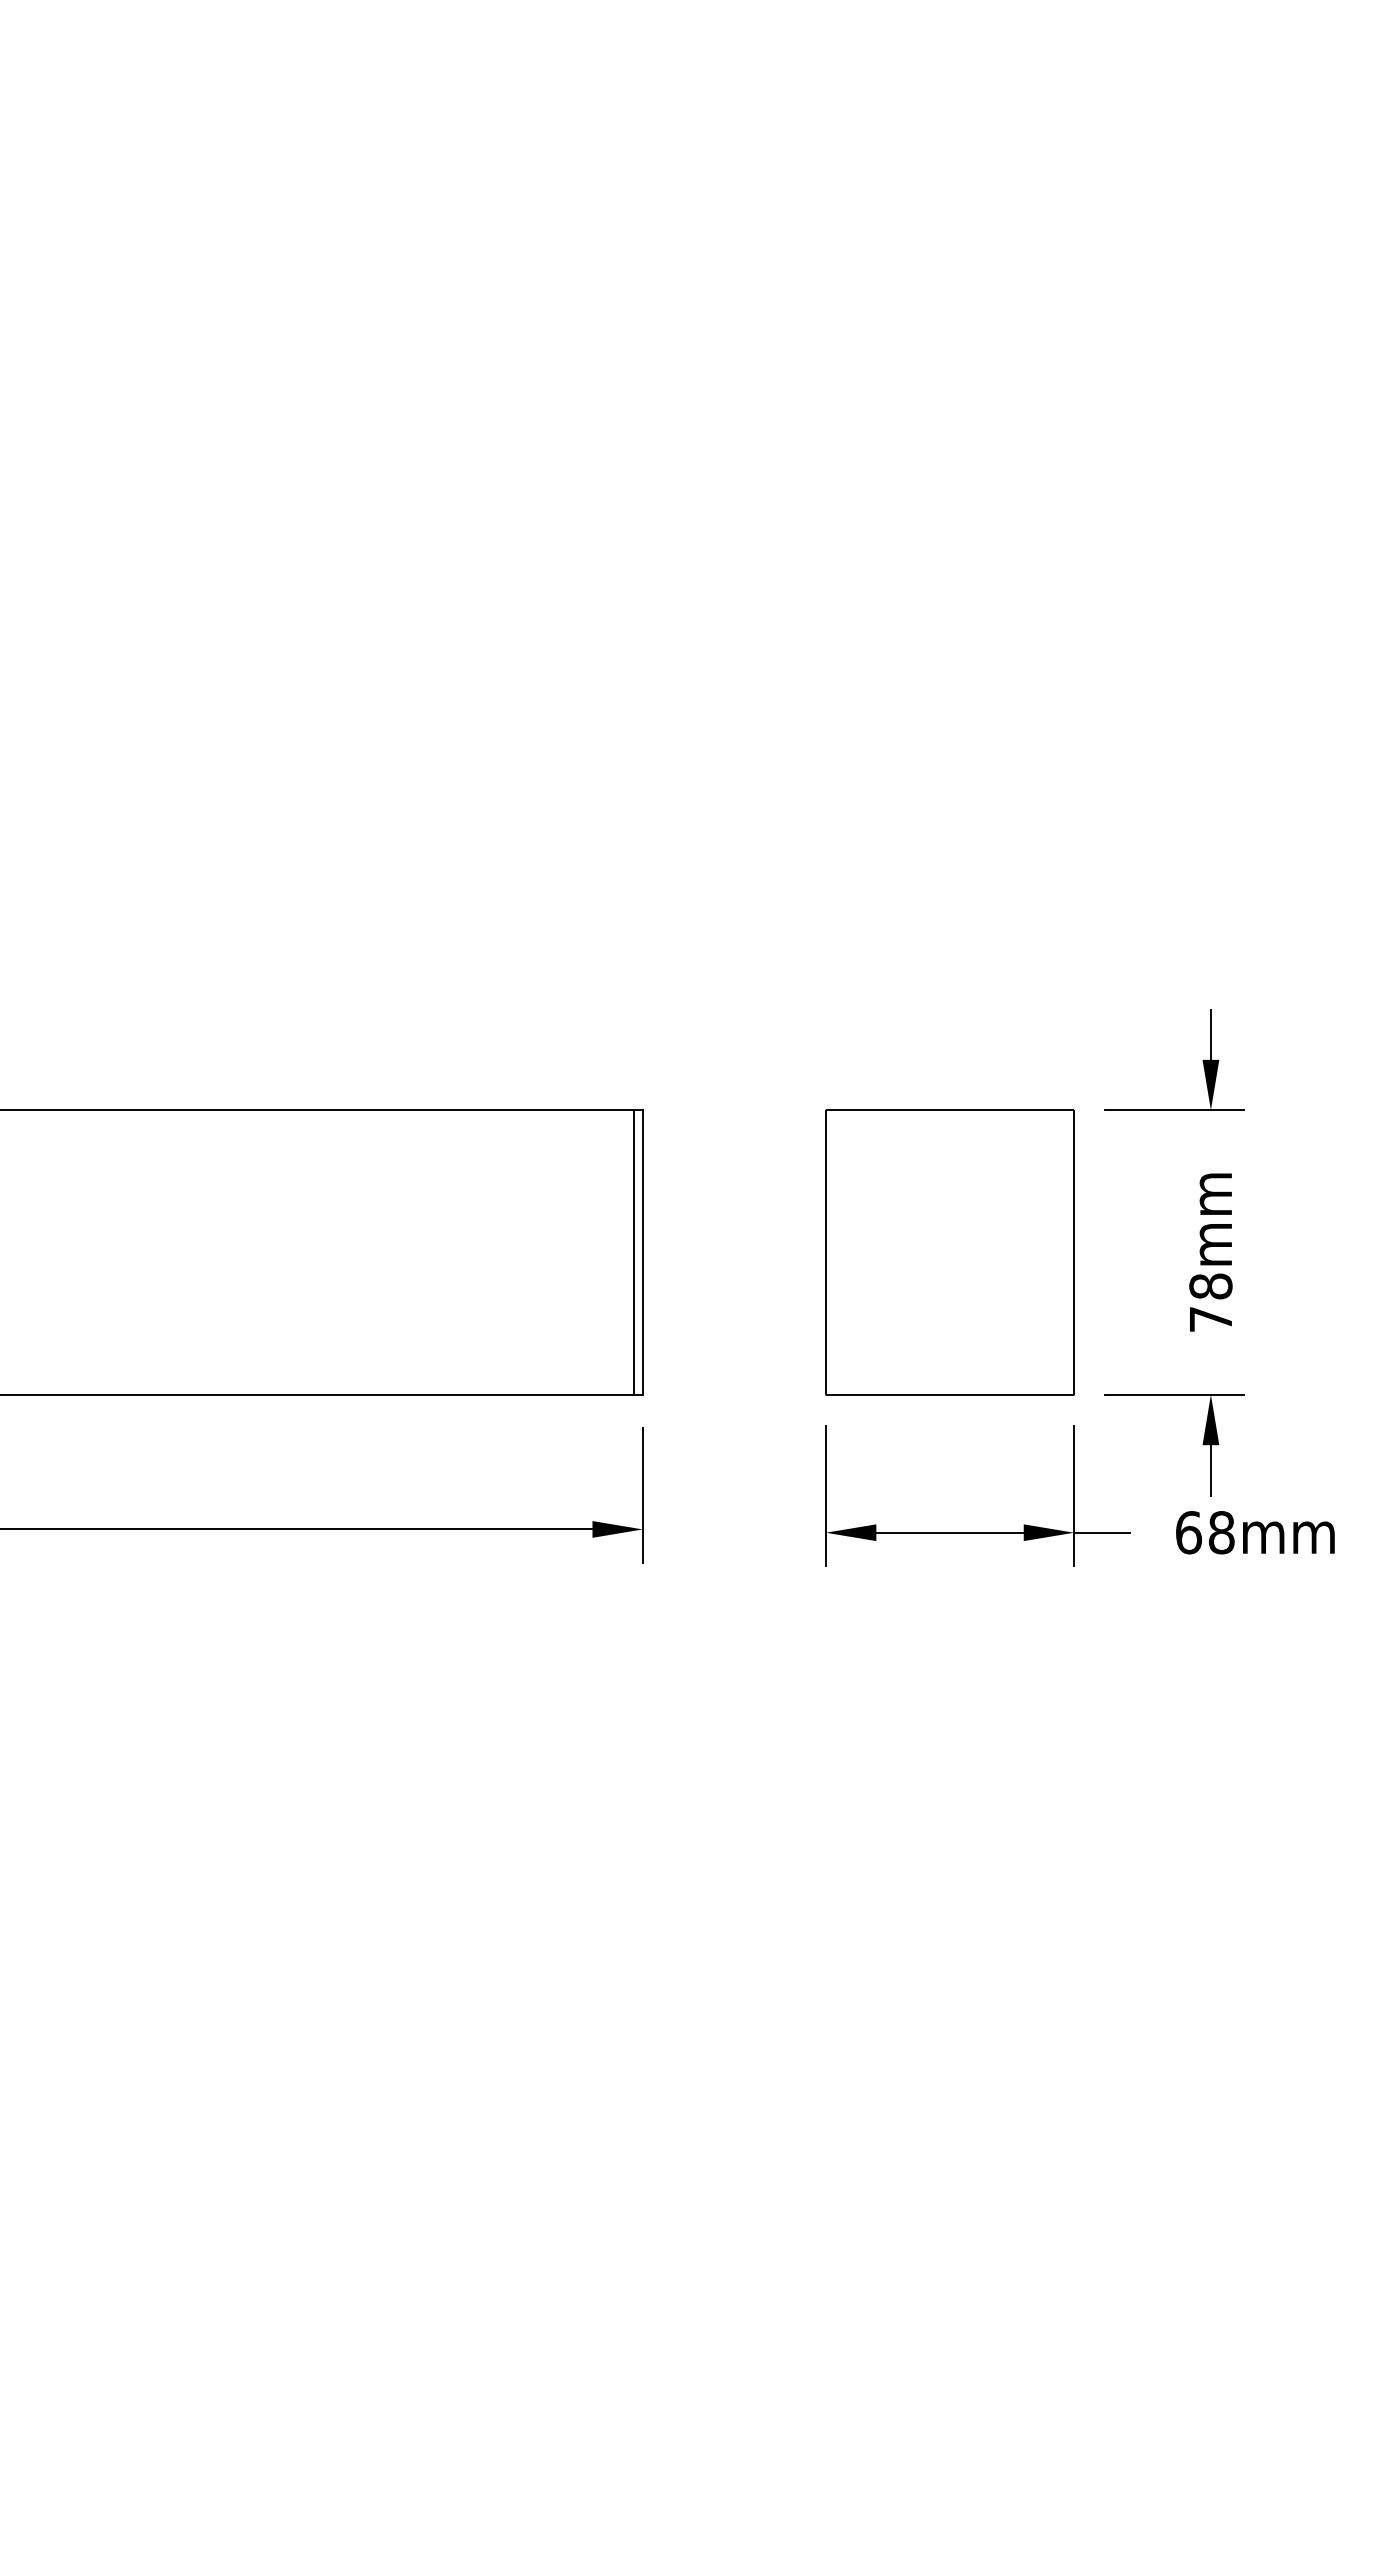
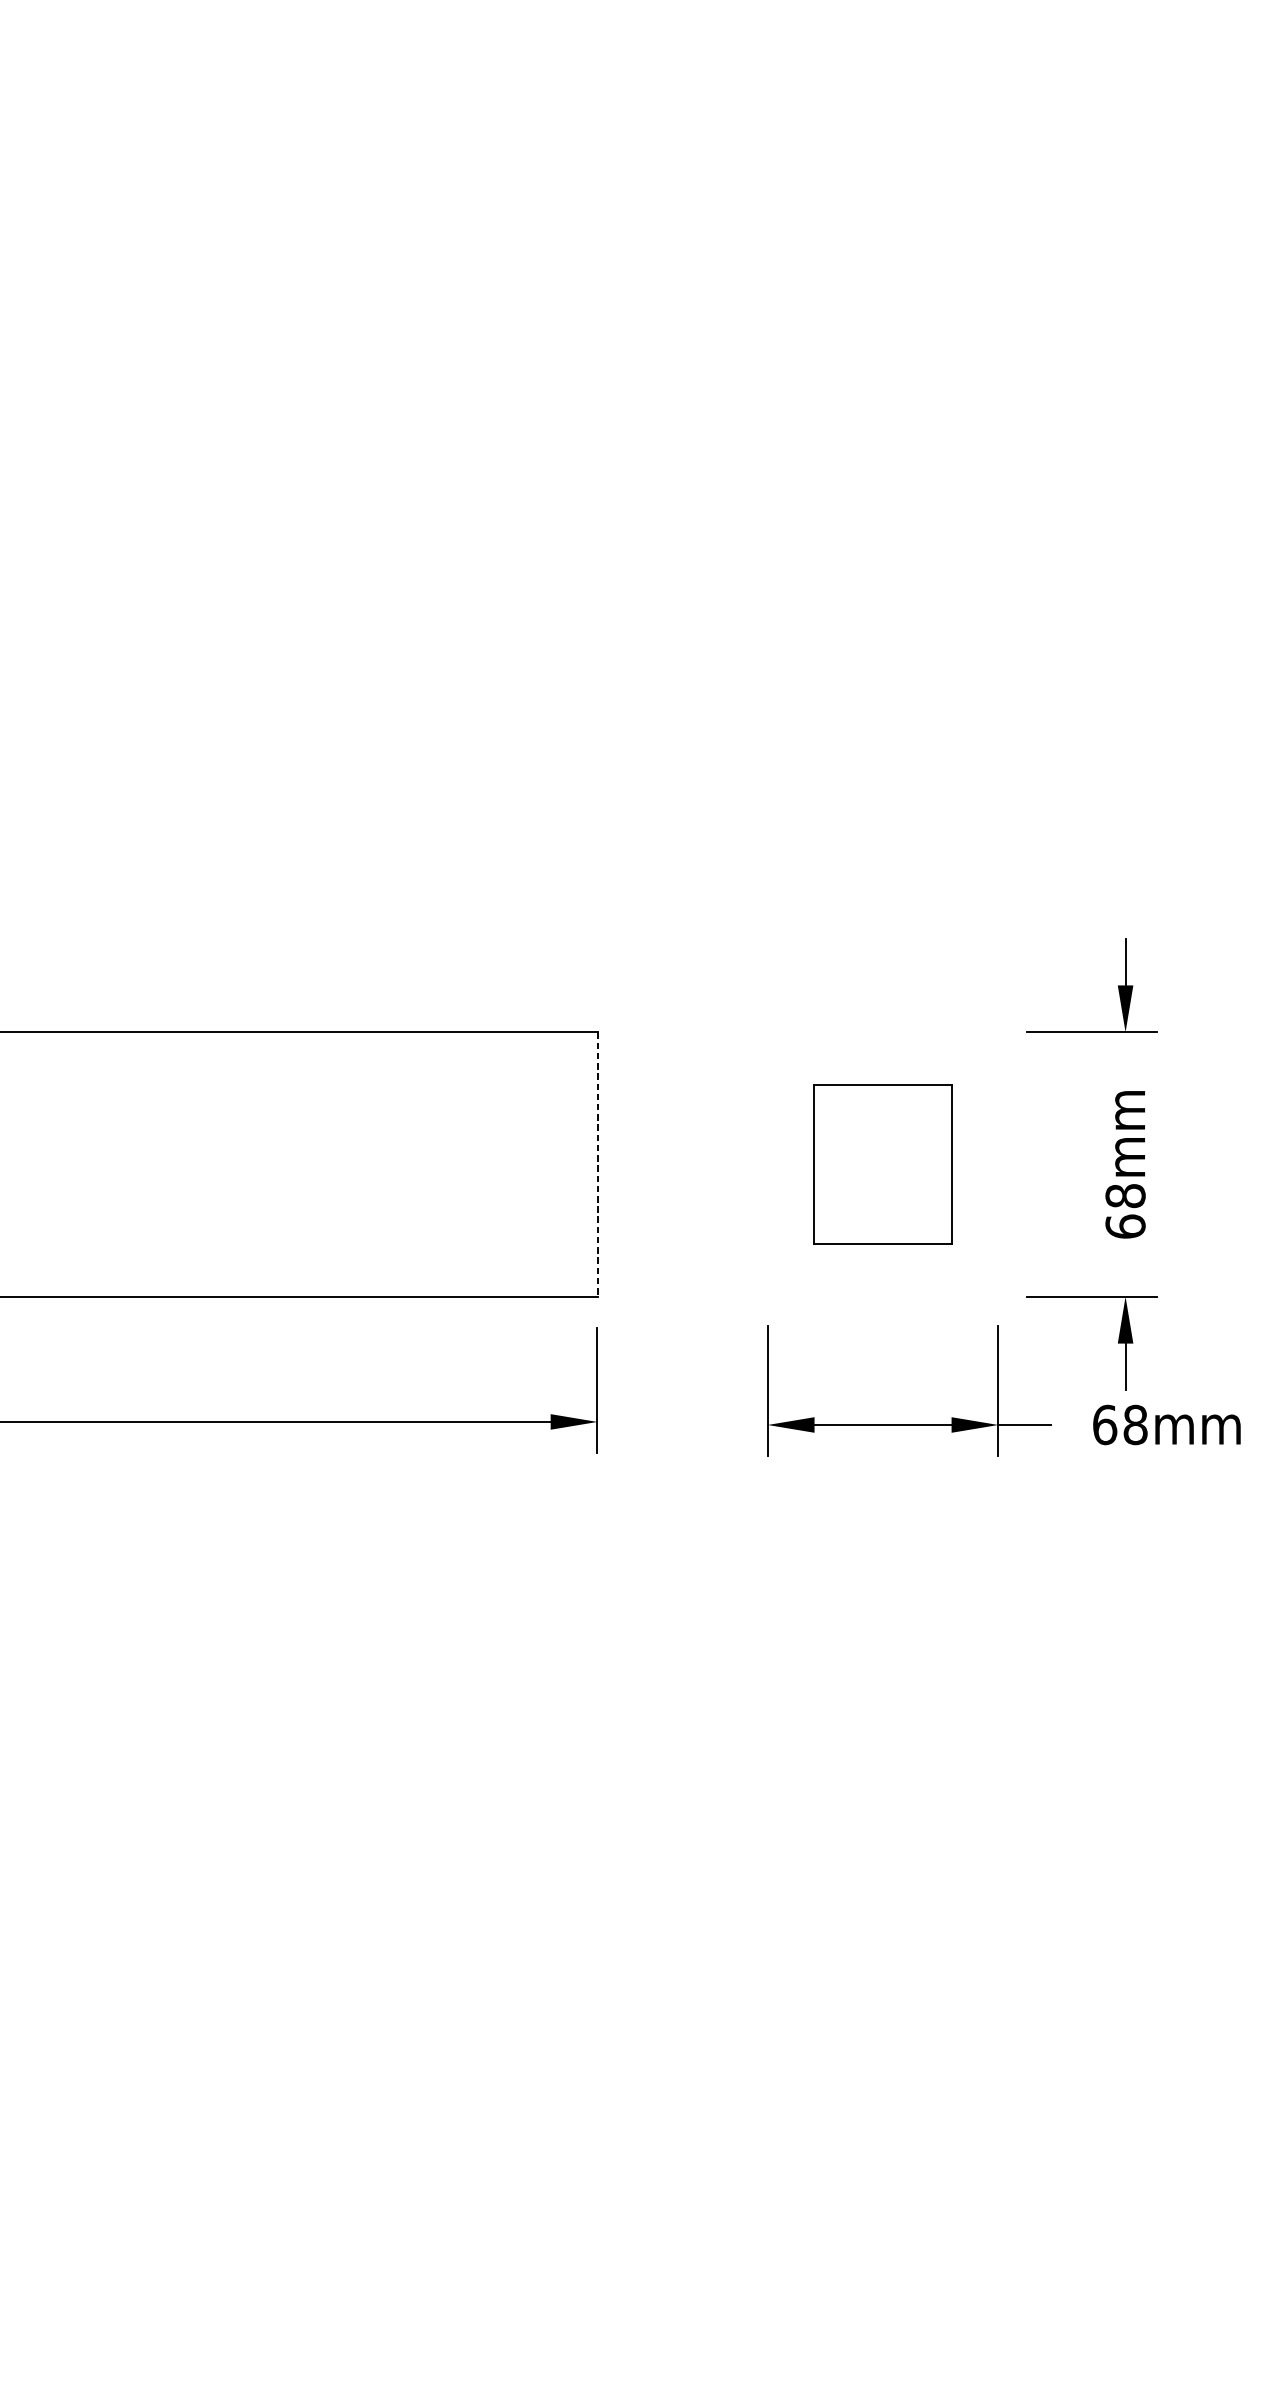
line: (633, 1252) -> (588, 1164), removed
part: (949, 1252) -> (882, 1164), size x0.6
line: (643, 1253) -> (598, 1165), solid -> dashed
text: (1210, 1319) -> (1125, 1226), 78mm -> 68mm

